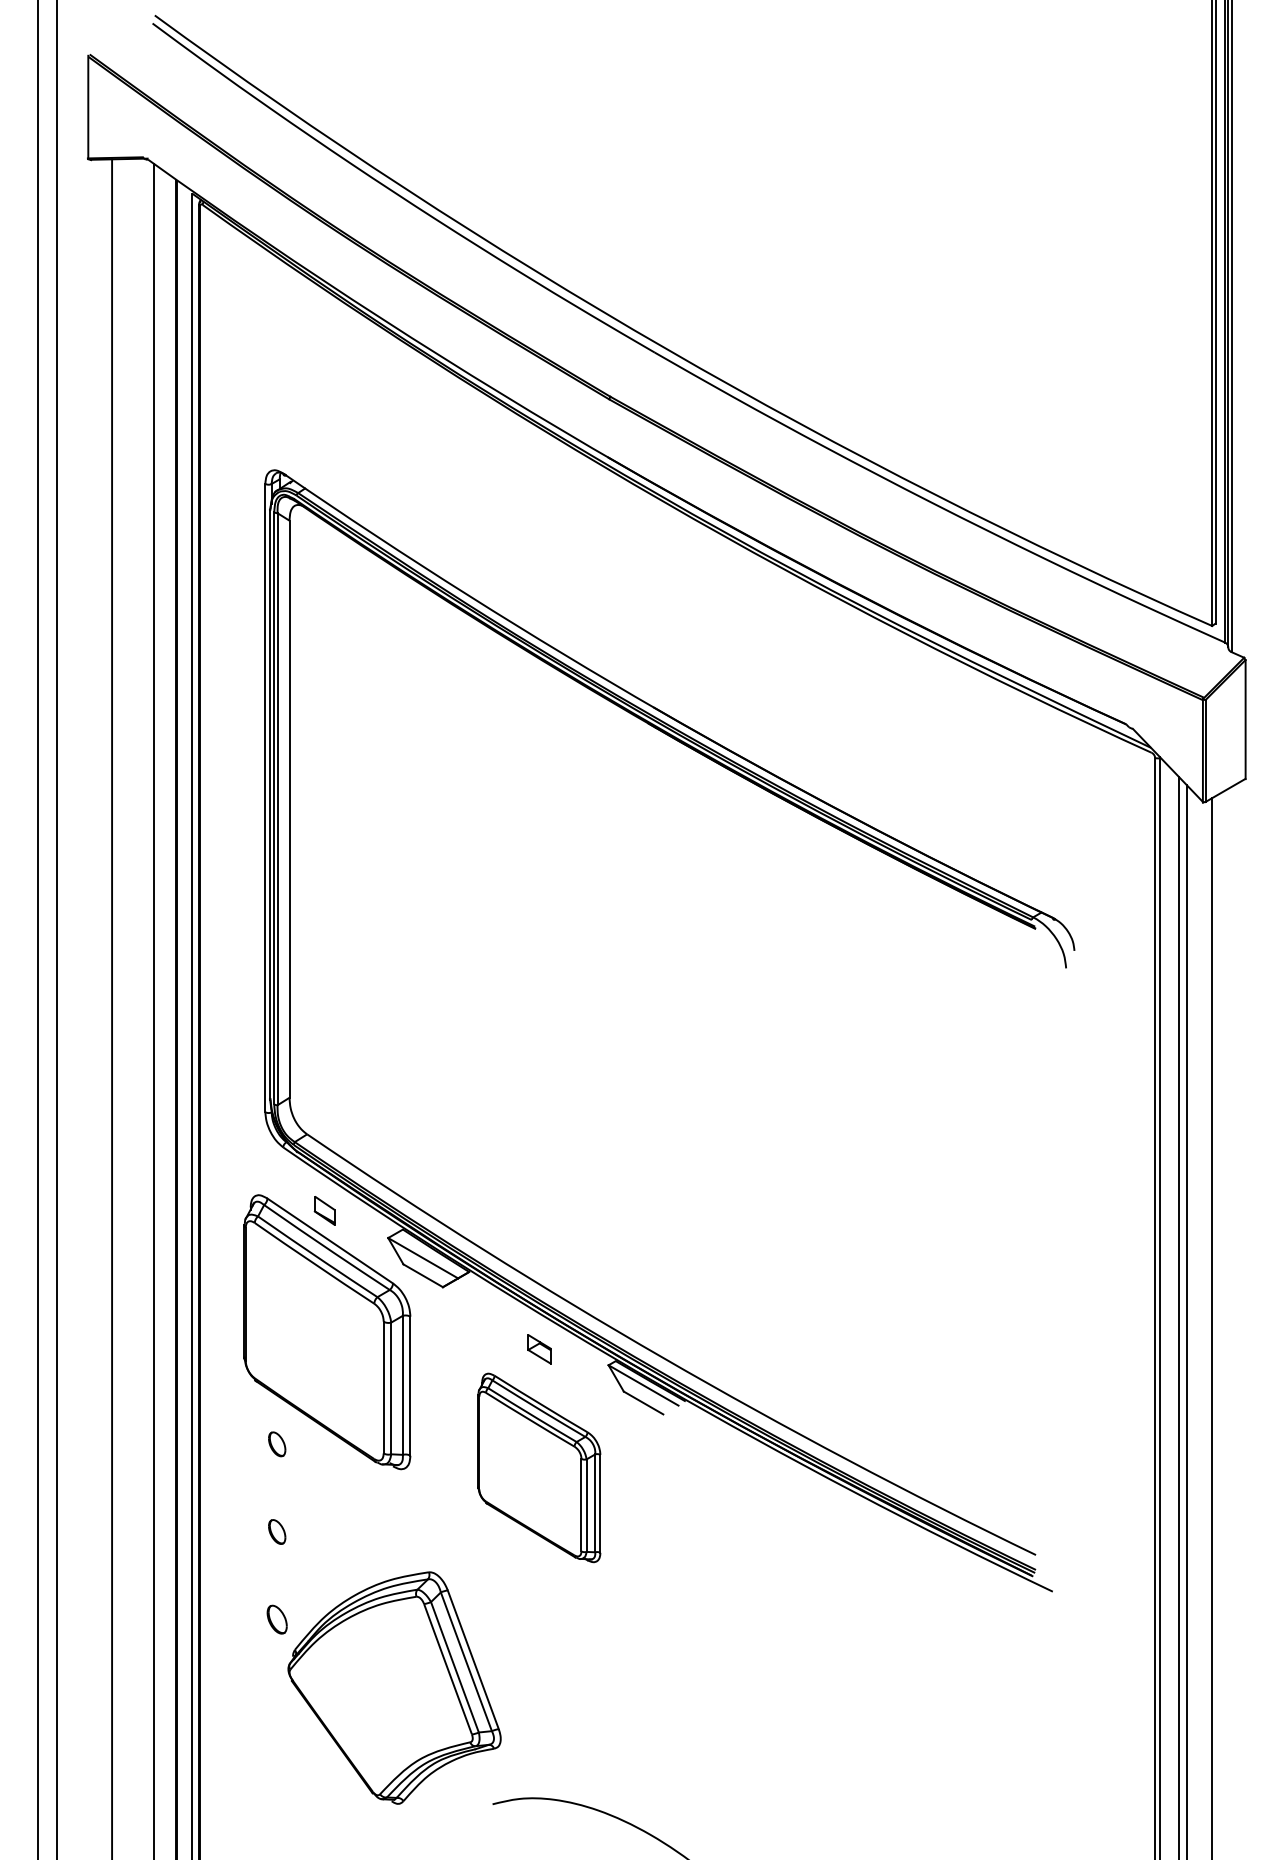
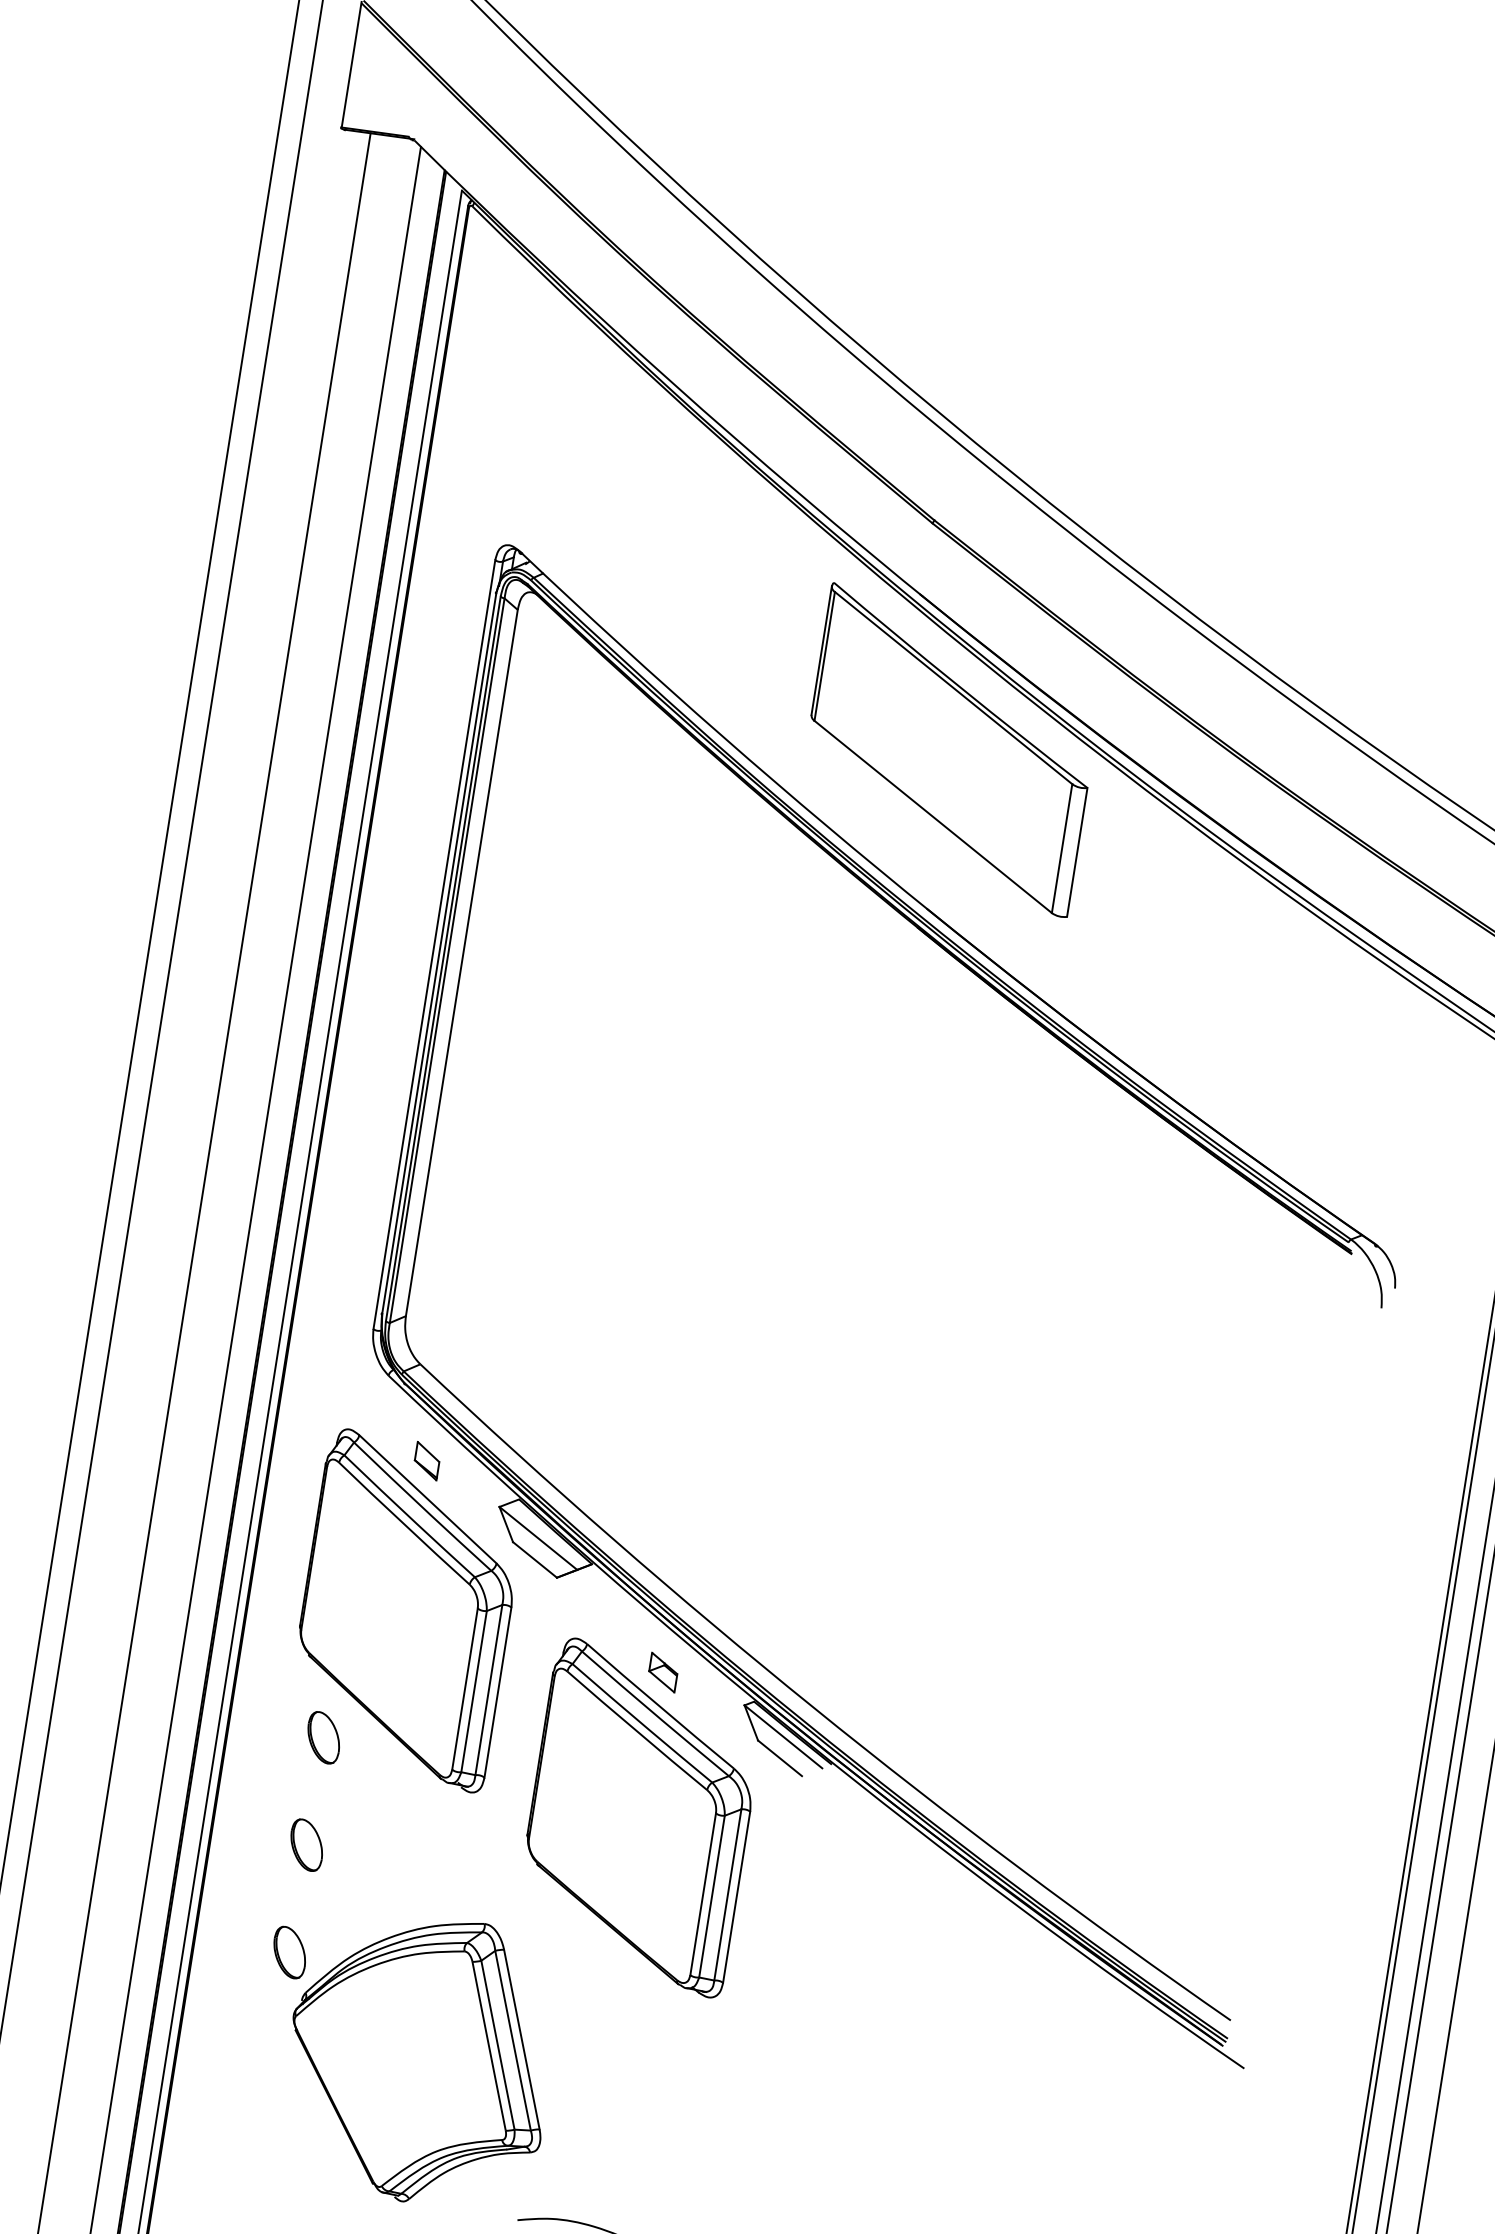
part: (651, 577) -> (949, 749), added
part: (276, 1444) -> (322, 1737), size x1.67
part: (539, 1467) -> (640, 1817), size x1.43
part: (276, 1531) -> (305, 1844), size x1.67
part: (276, 1619) -> (288, 1952), size x1.43

